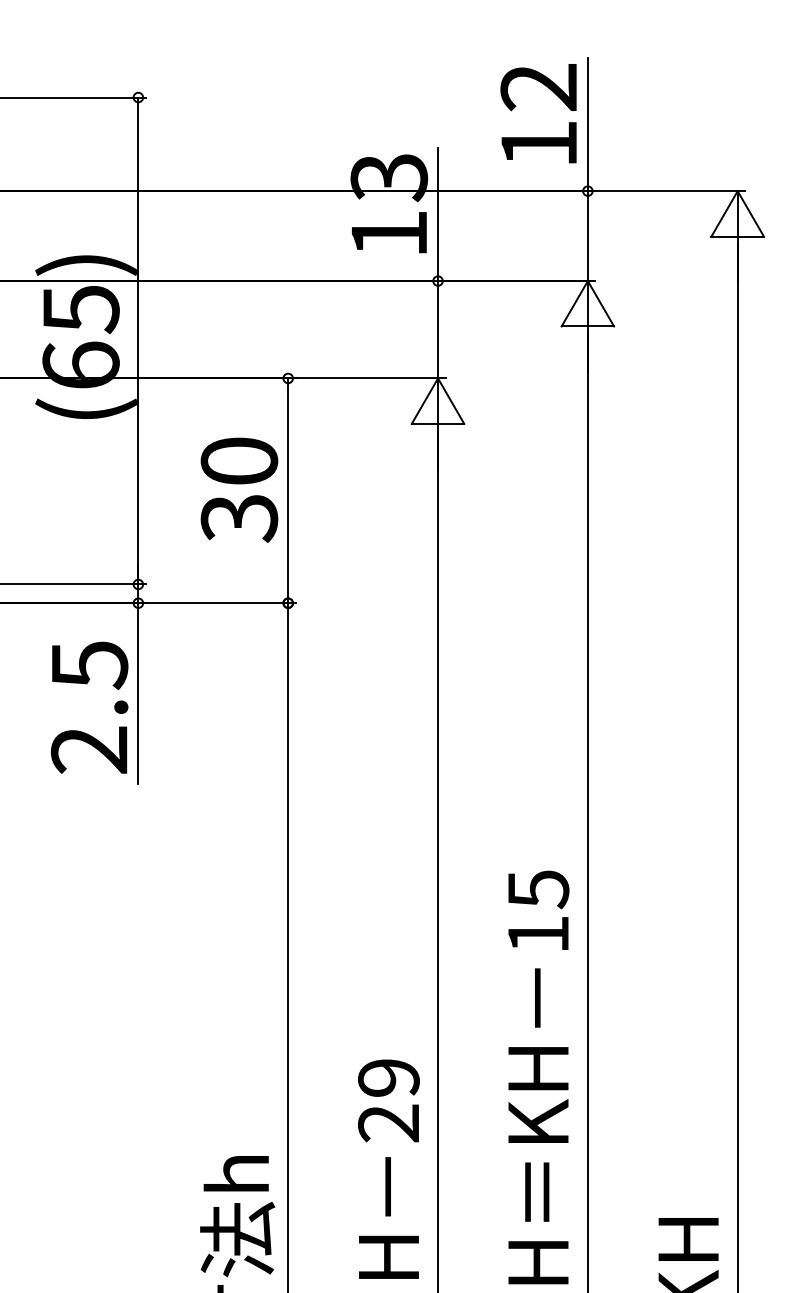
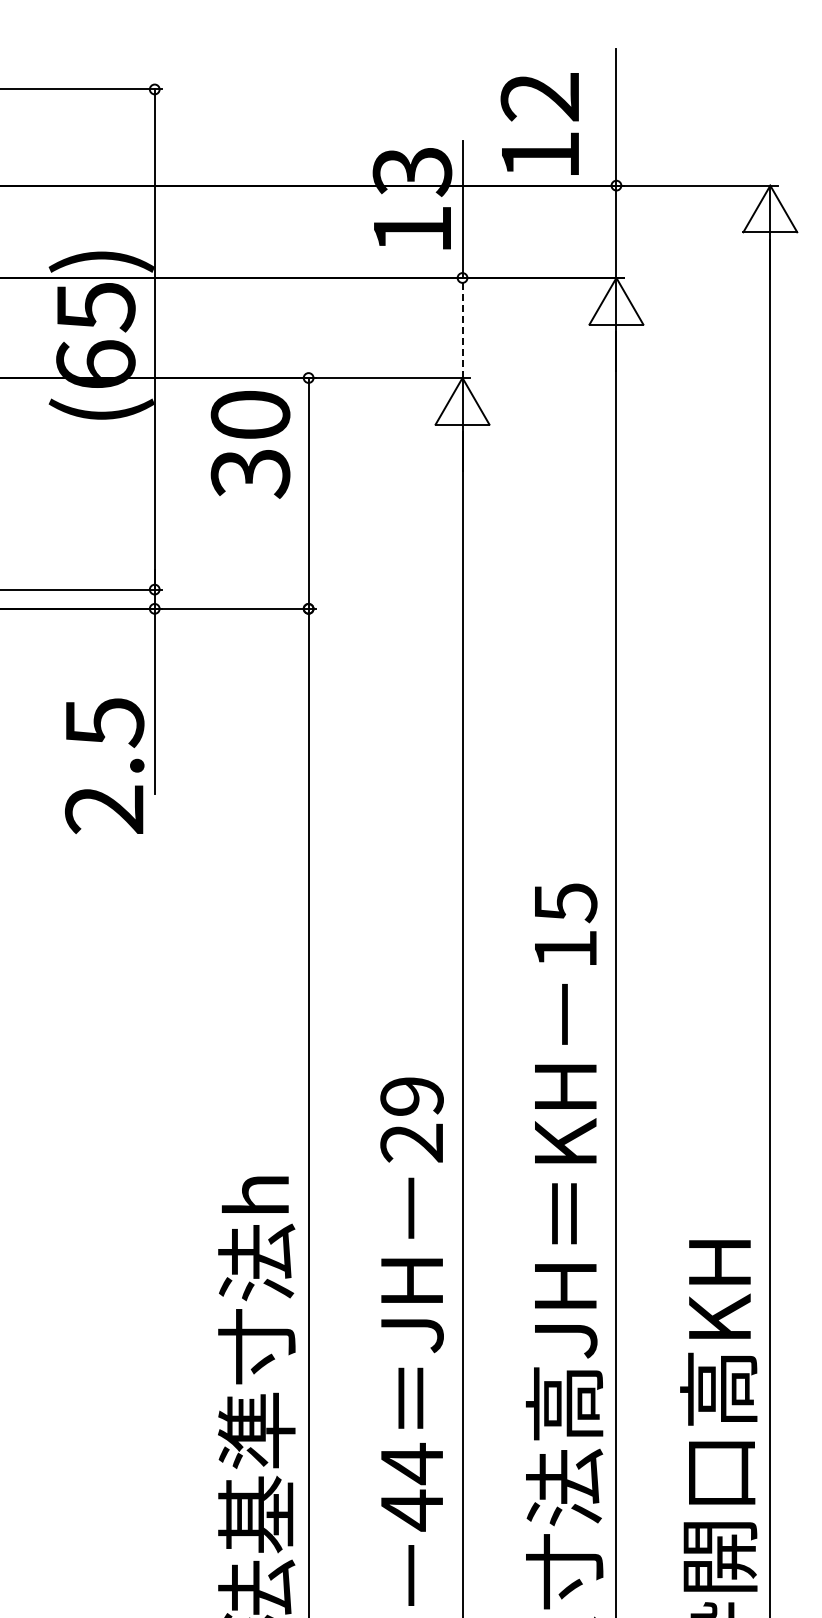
text: (538, 113) -> (539, 123), moved
line: (437, 329) -> (462, 327), solid -> dashed
text: (239, 489) -> (250, 444), moved
text: (89, 708) -> (104, 766), moved

